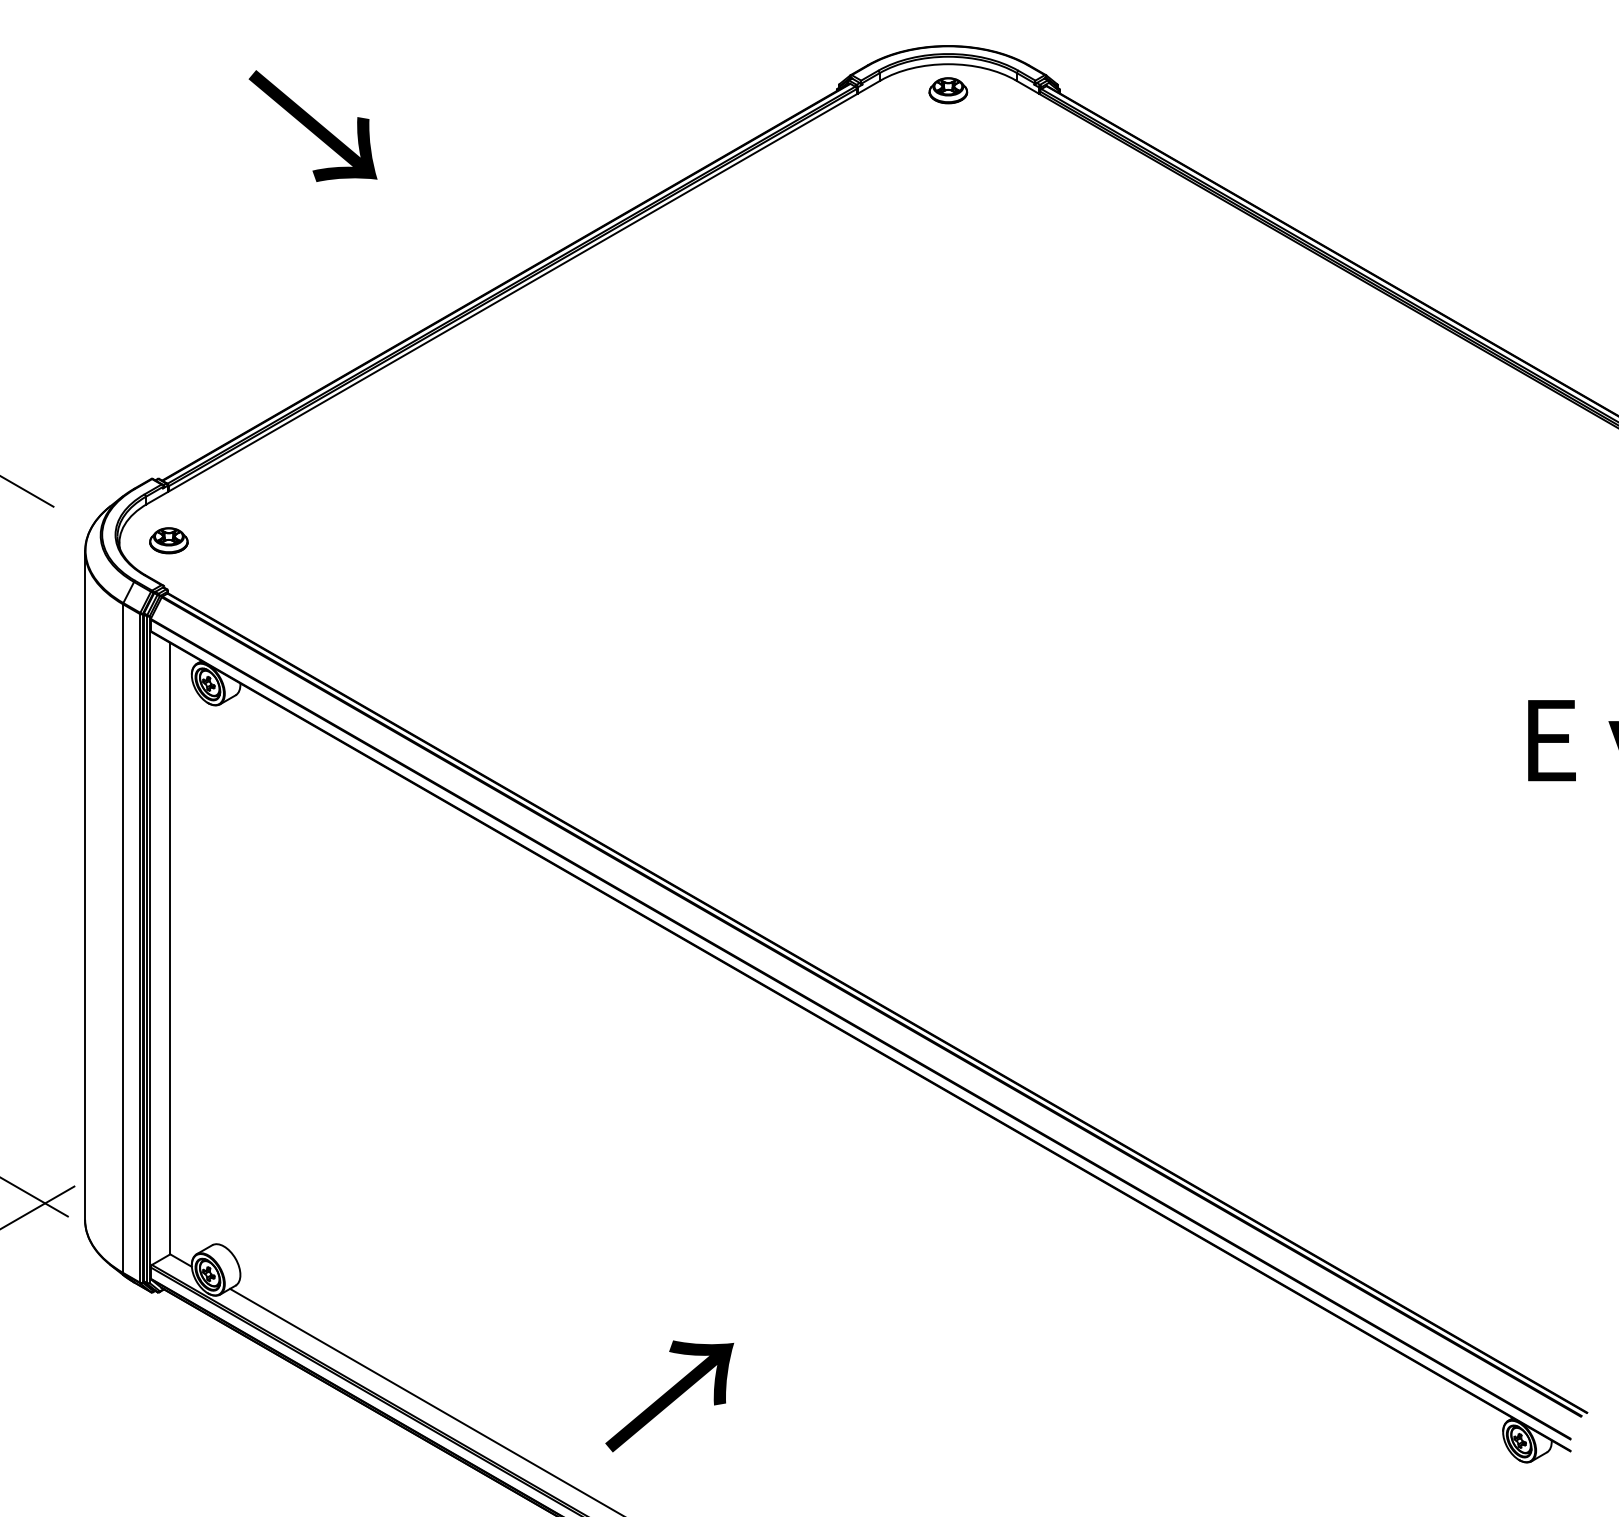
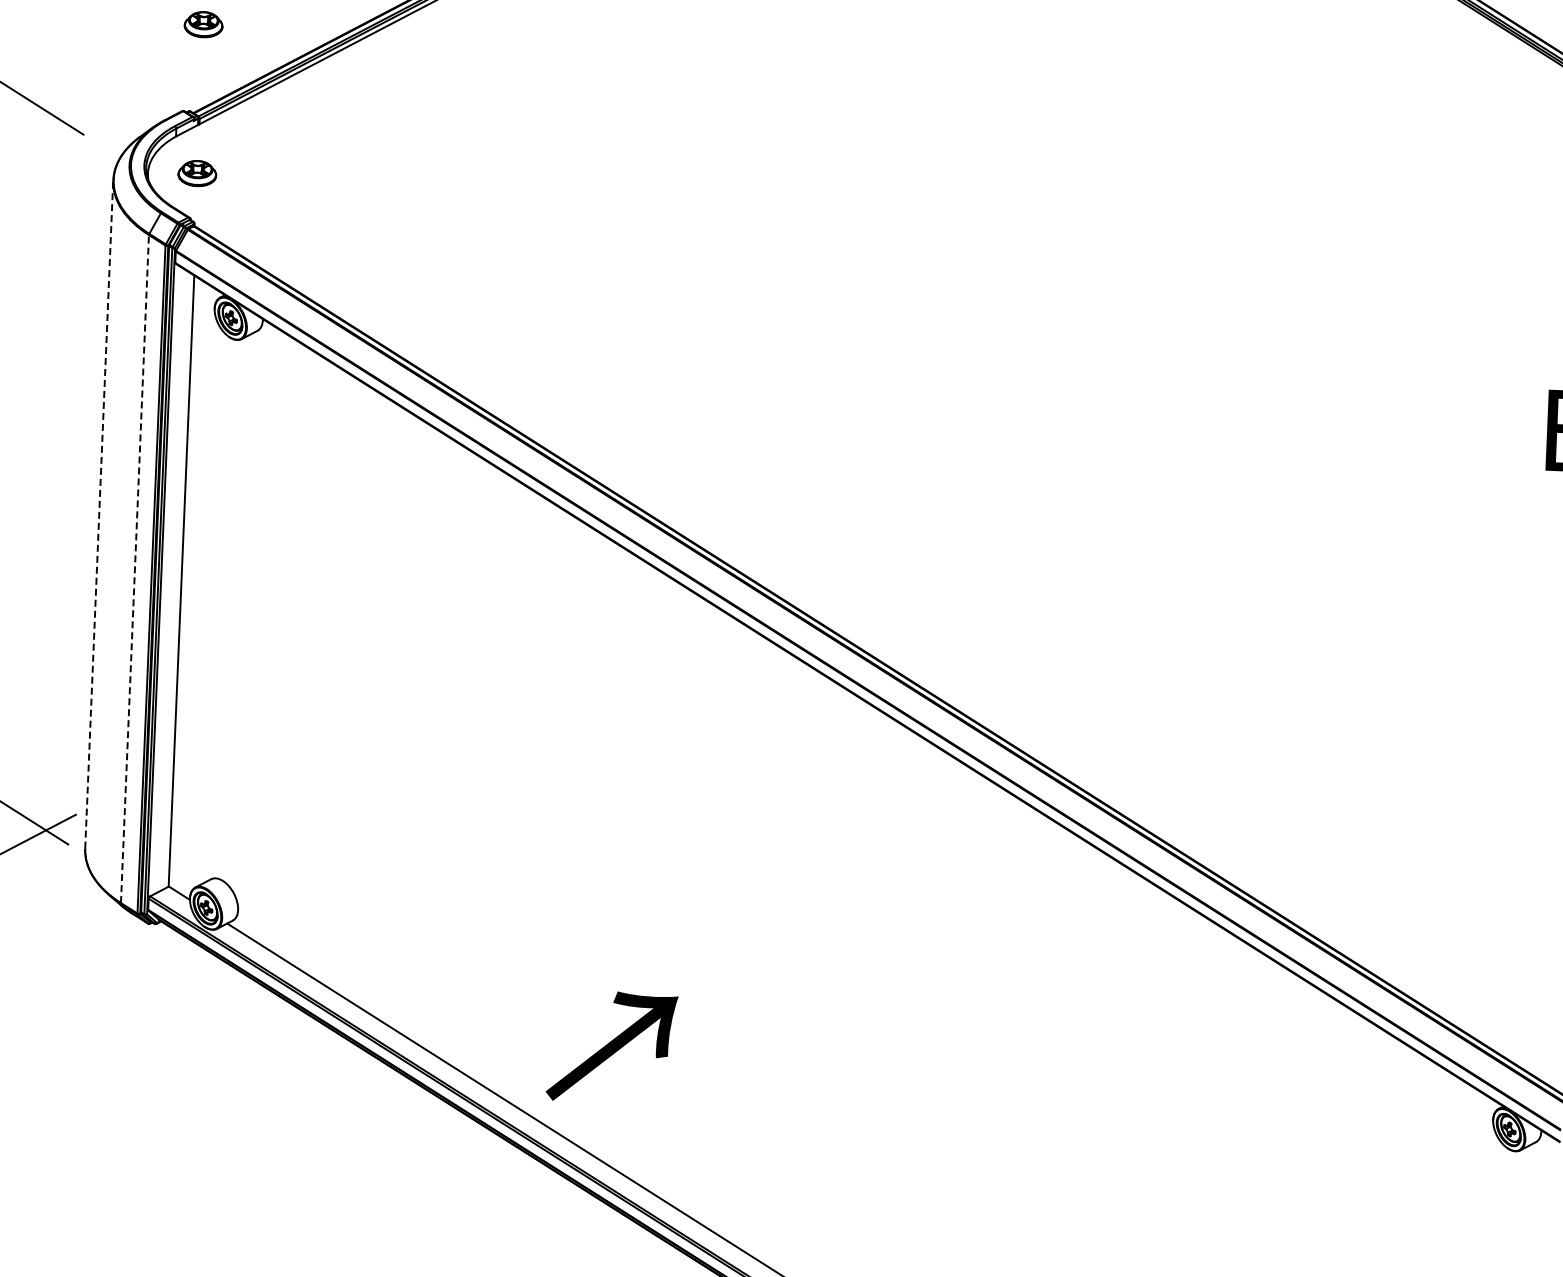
part: (168, 391) -> (203, 24), added
line: (85, 885) -> (99, 514), solid -> dashed
line: (123, 938) -> (135, 569), solid -> dashed
text: (669, 1396) -> (611, 1047), moved

